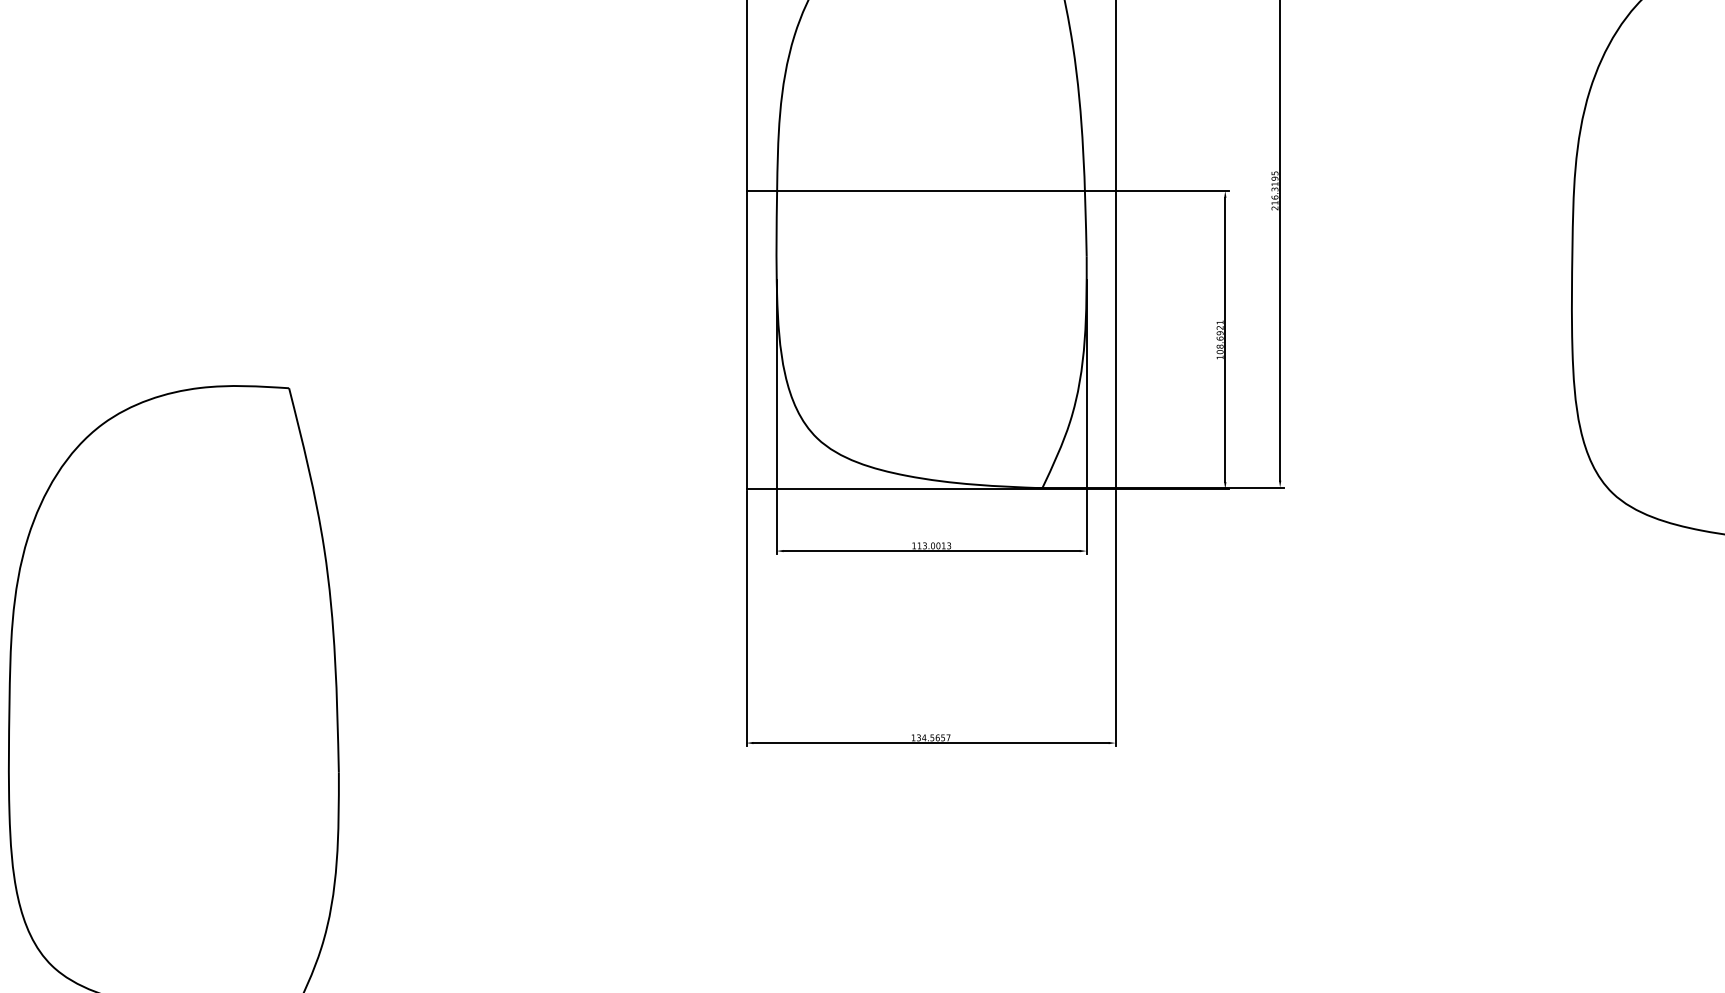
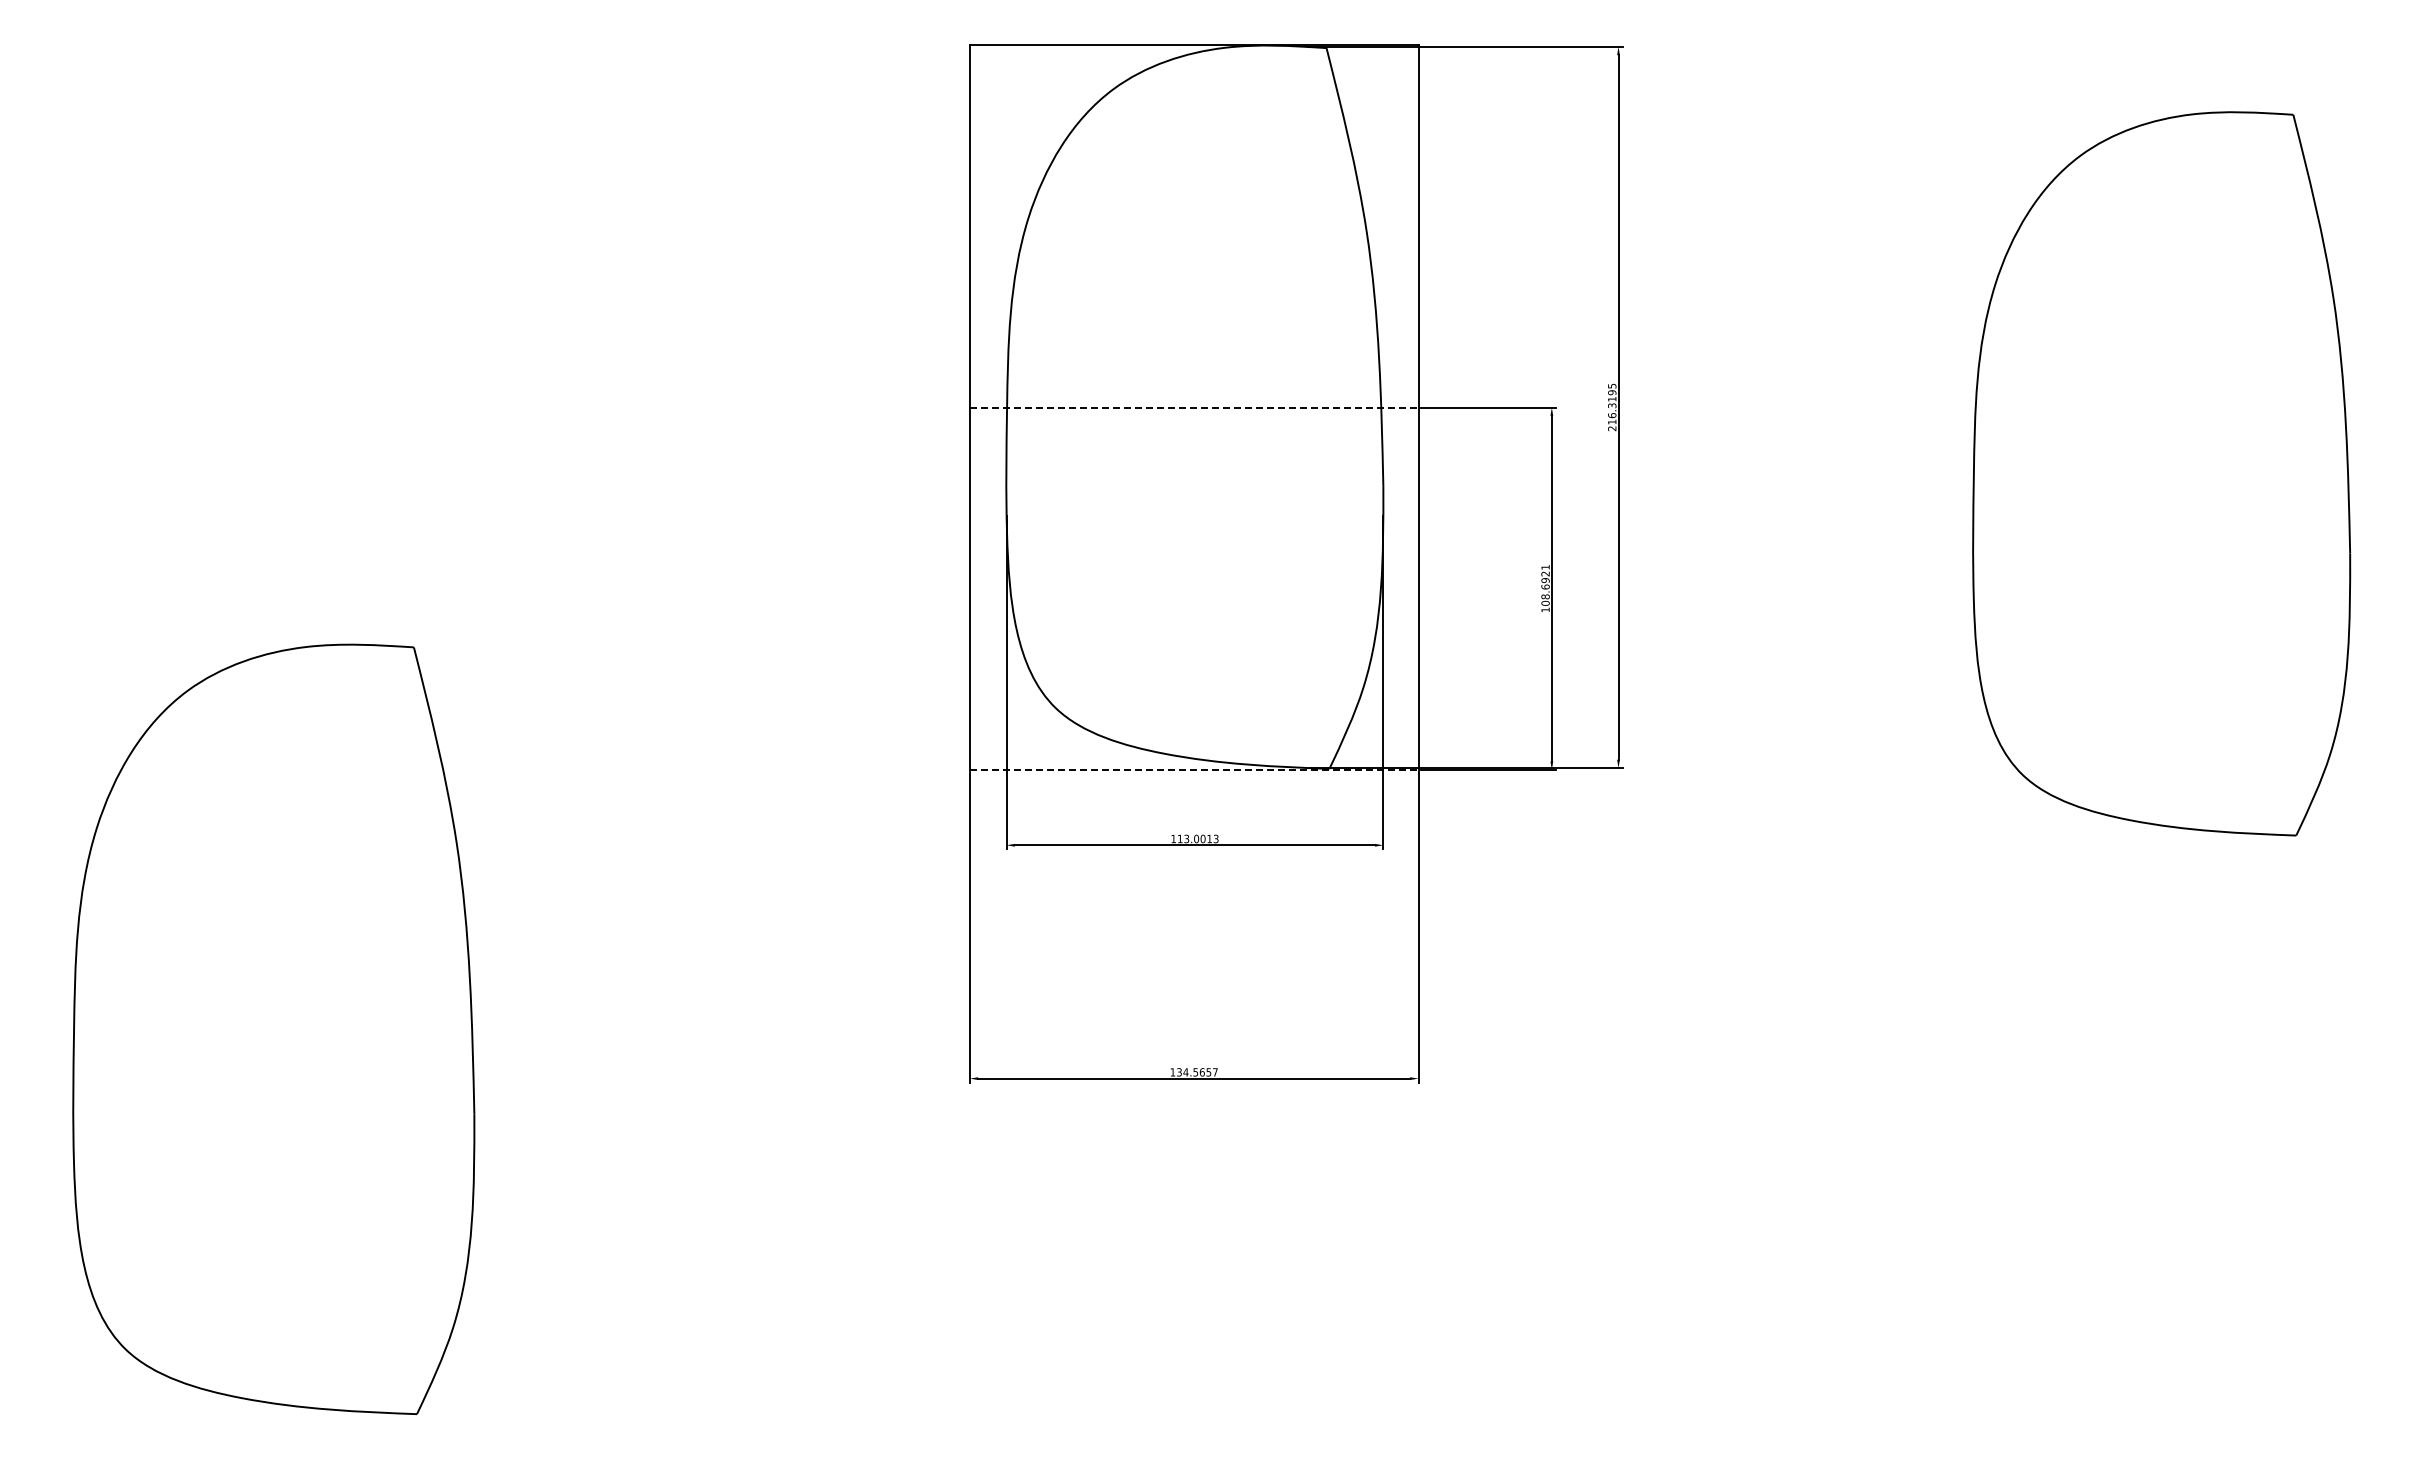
line: (931, 190) -> (1194, 407), solid -> dashed
line: (931, 488) -> (1194, 769), solid -> dashed

